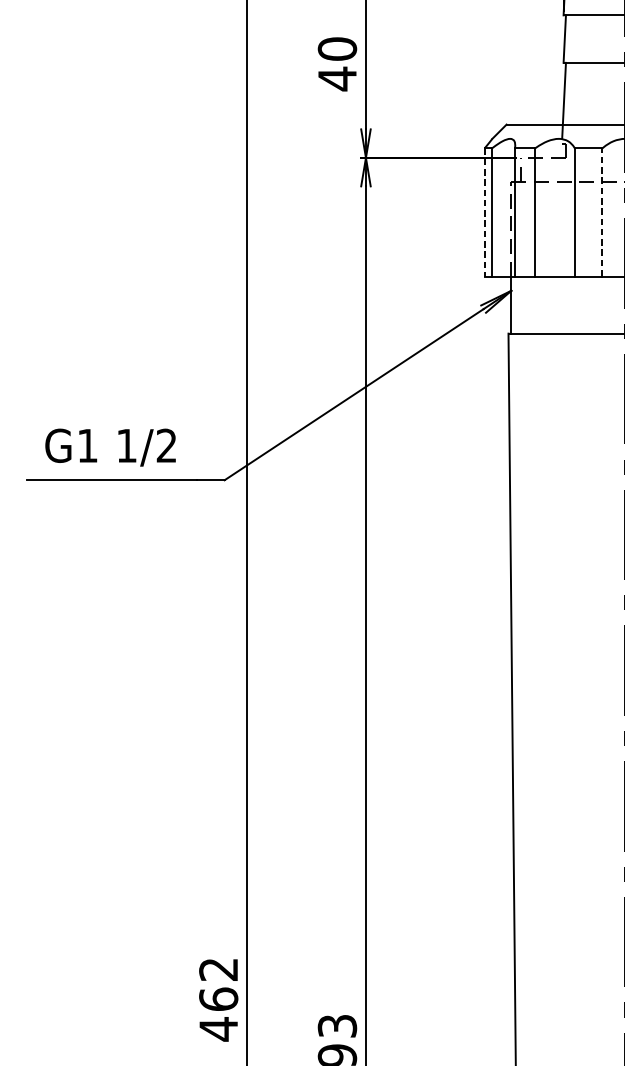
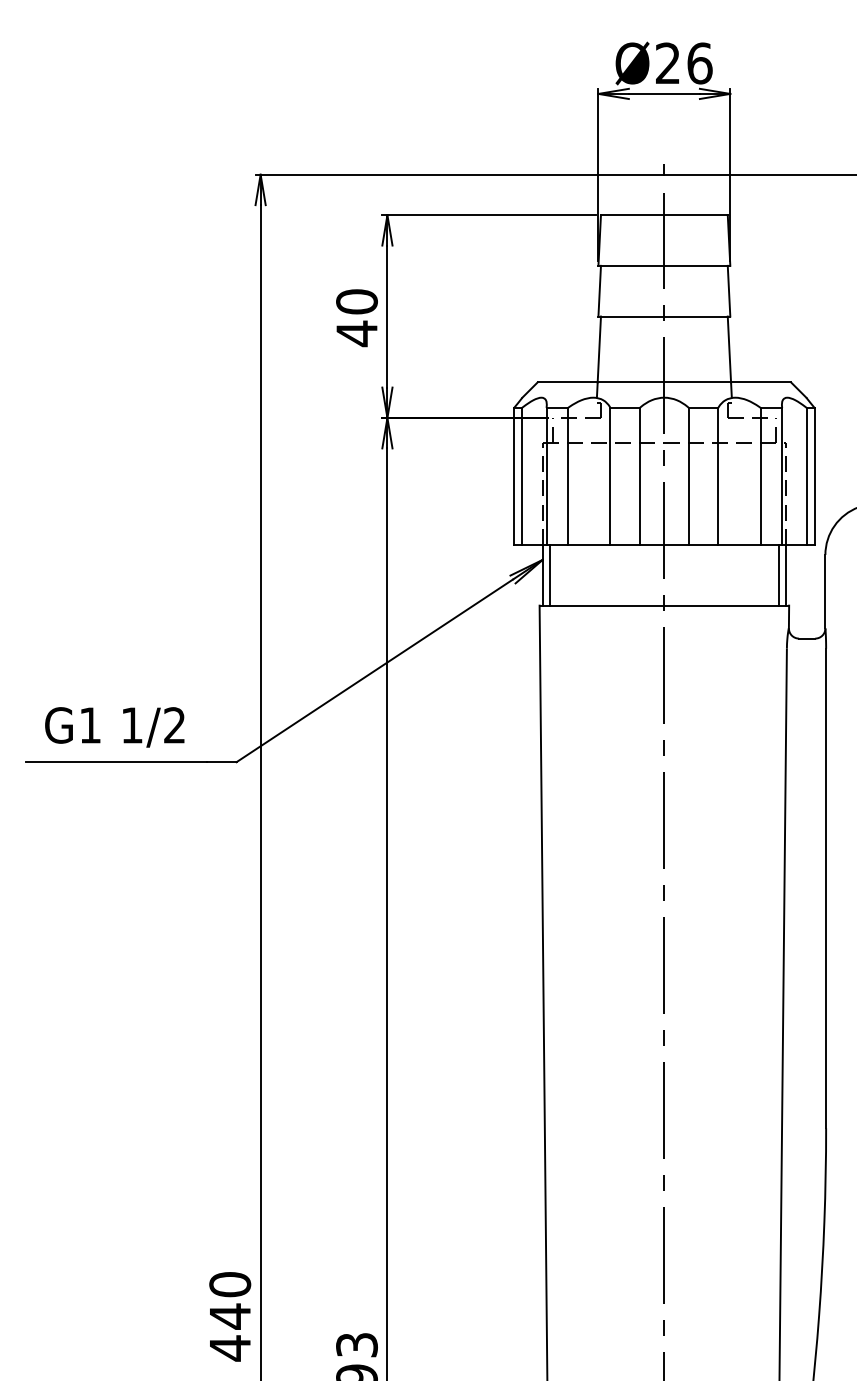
line: (602, 211) -> (639, 475), dashed -> solid
line: (484, 212) -> (514, 476), dashed -> solid
line: (518, 304) -> (550, 574), added
text: (218, 984) -> (230, 1300), 462 -> 440

